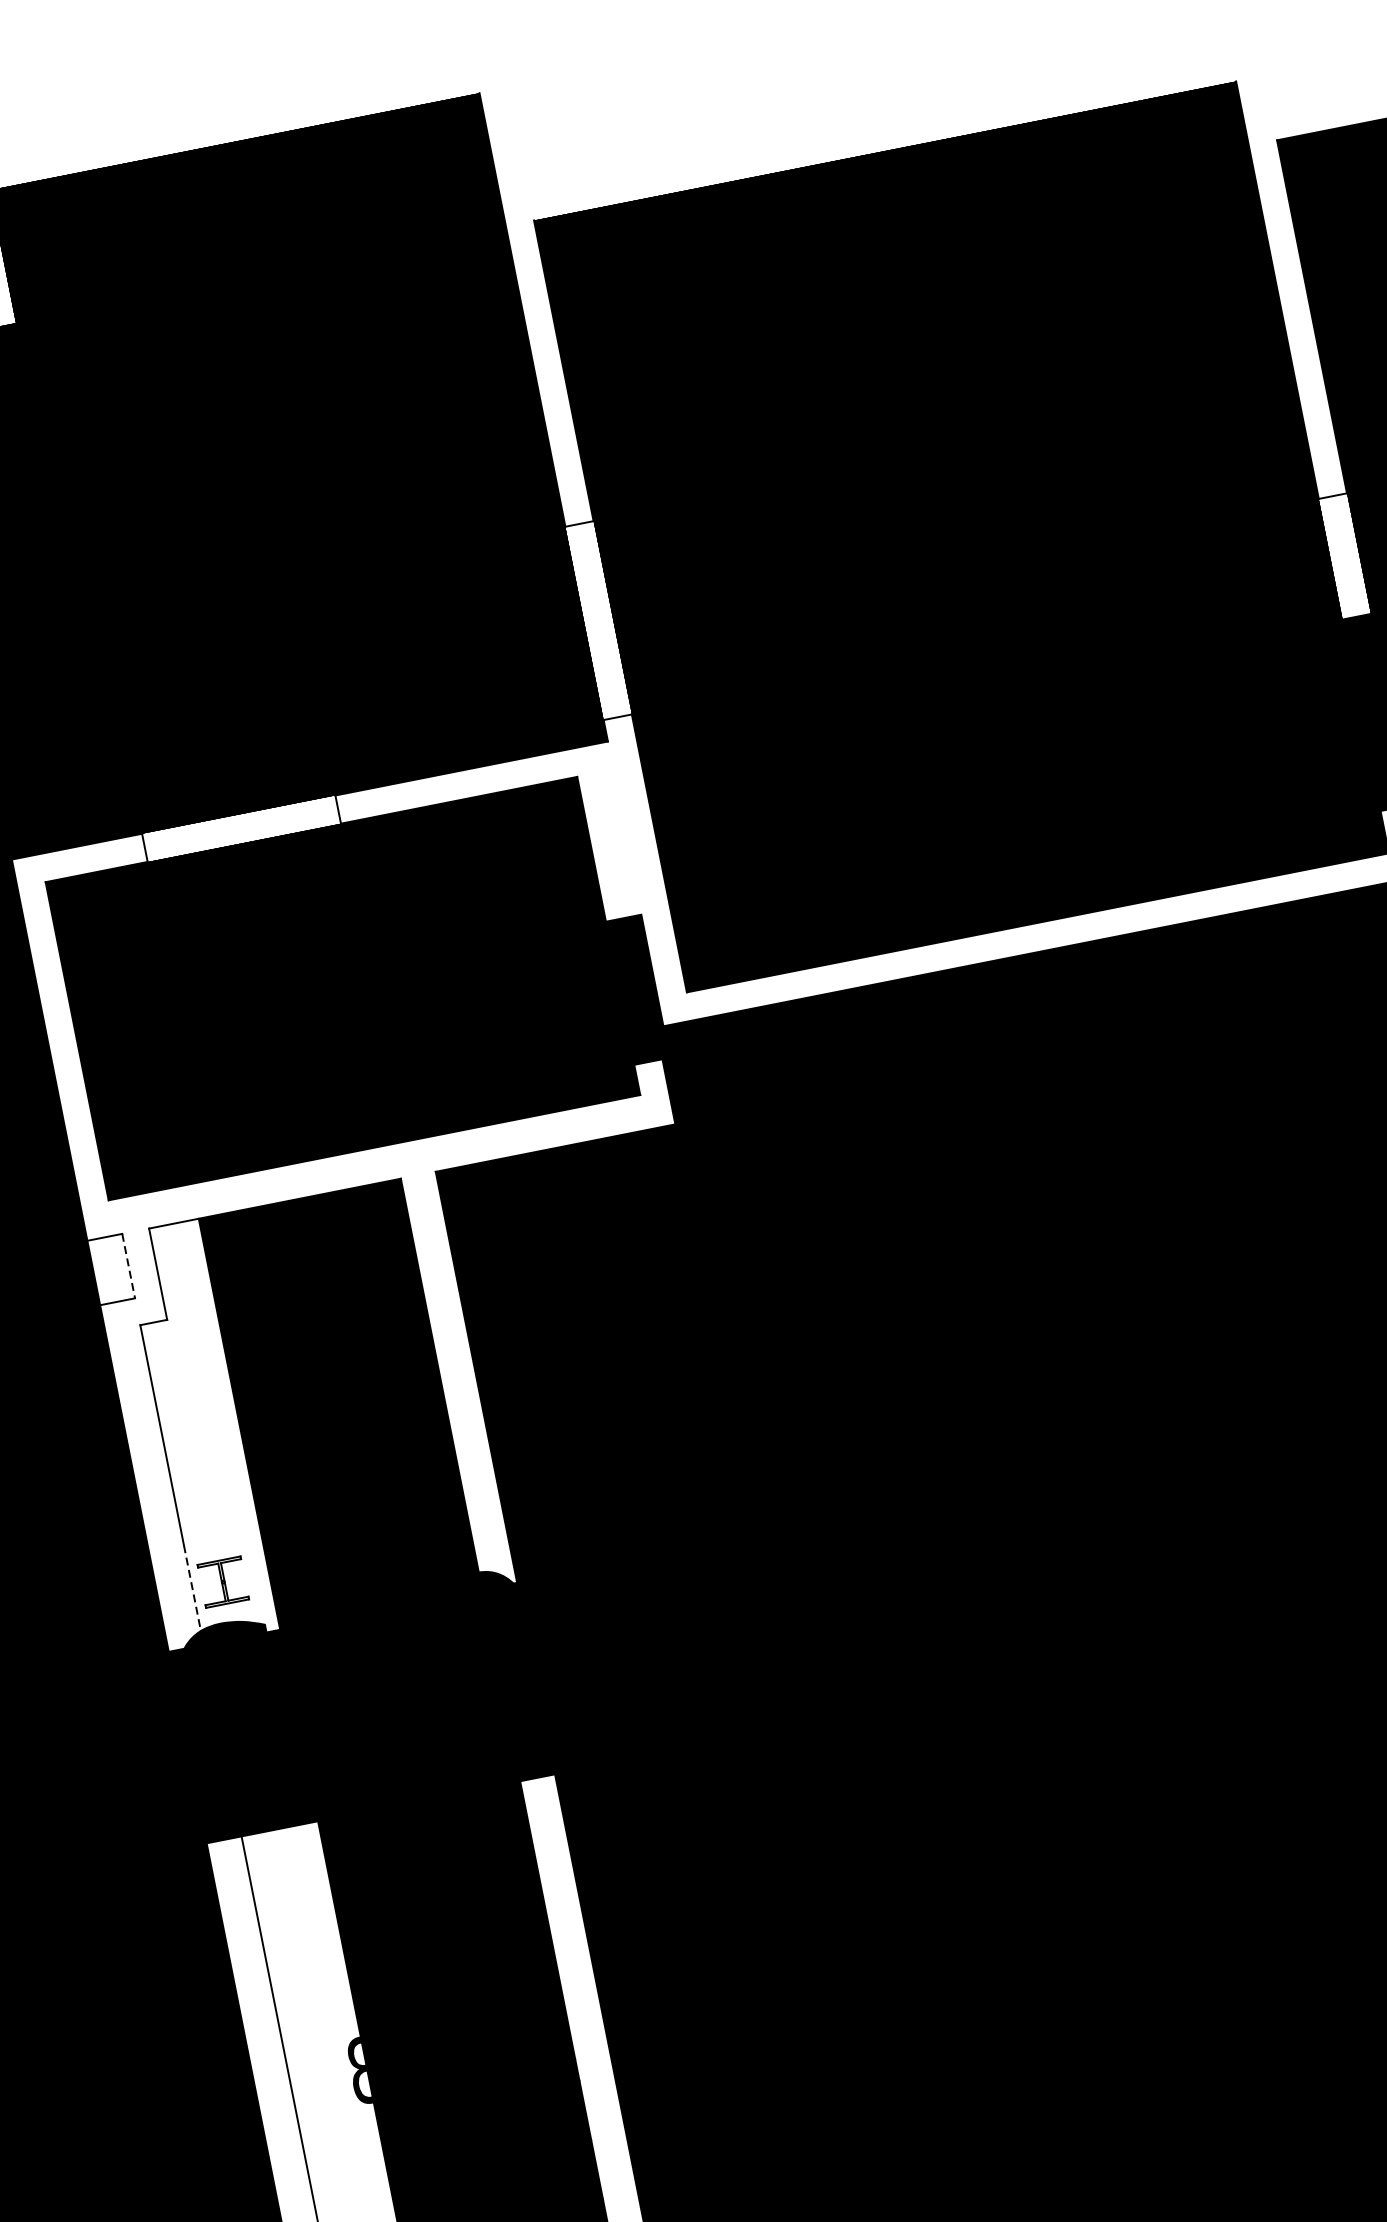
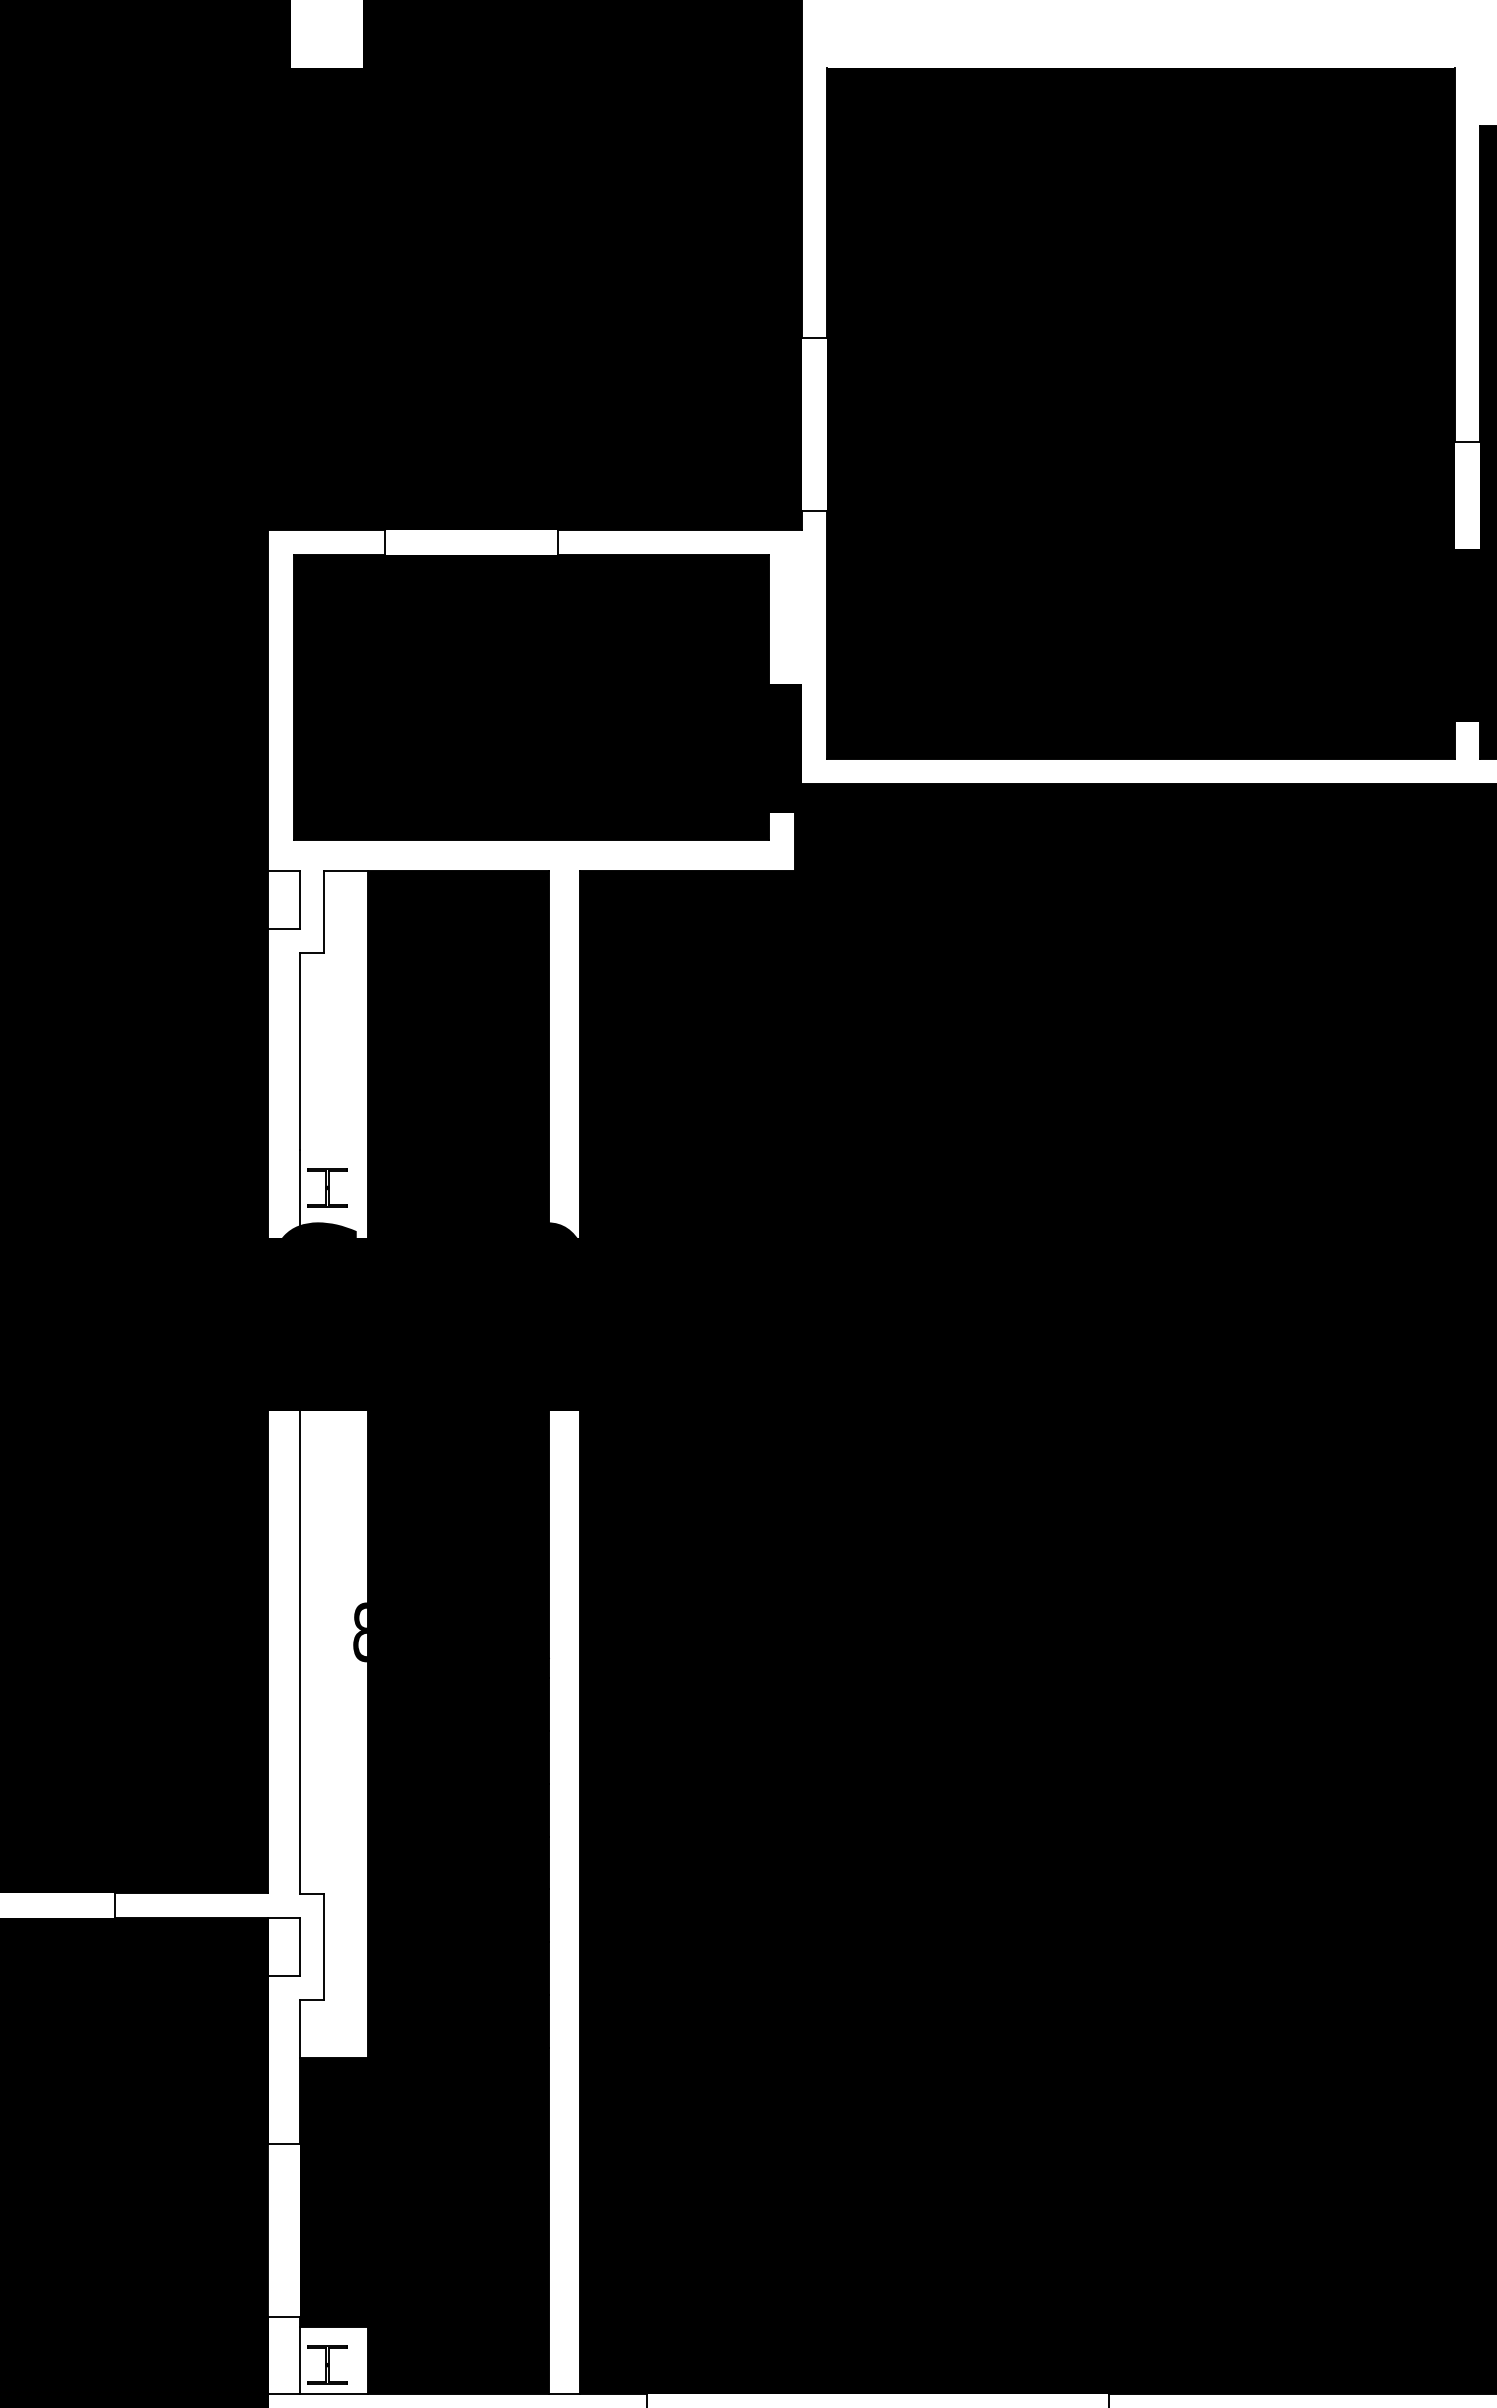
line: (128, 1265) -> (299, 899), dashed -> solid
line: (192, 1588) -> (299, 1188), dashed -> solid

